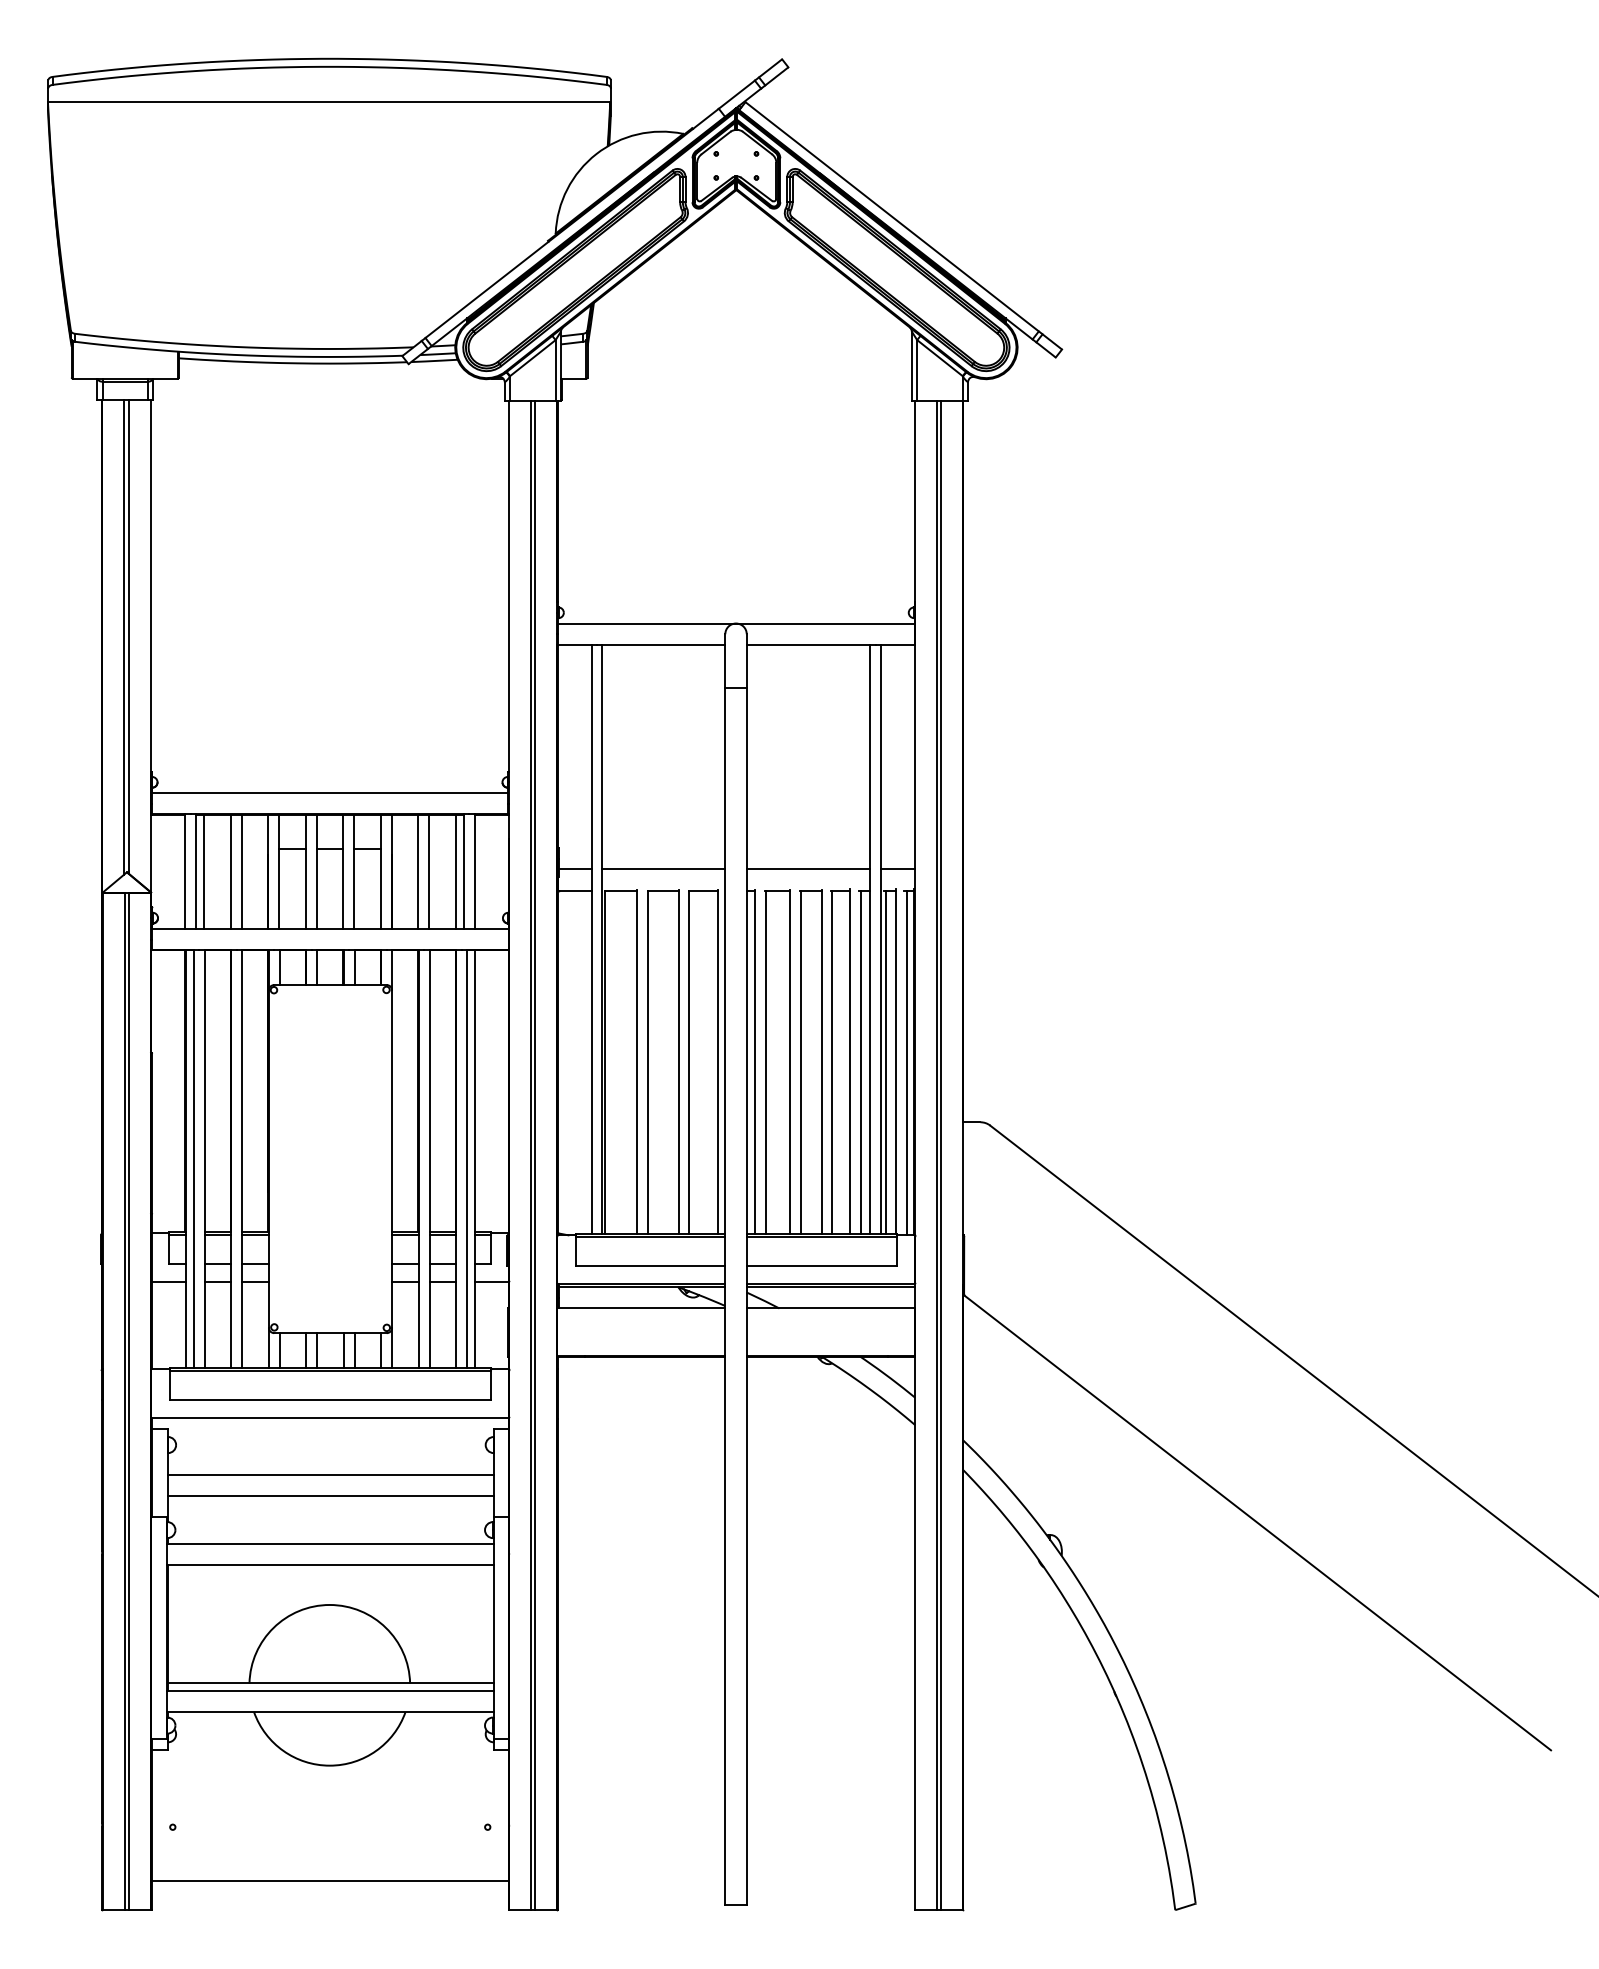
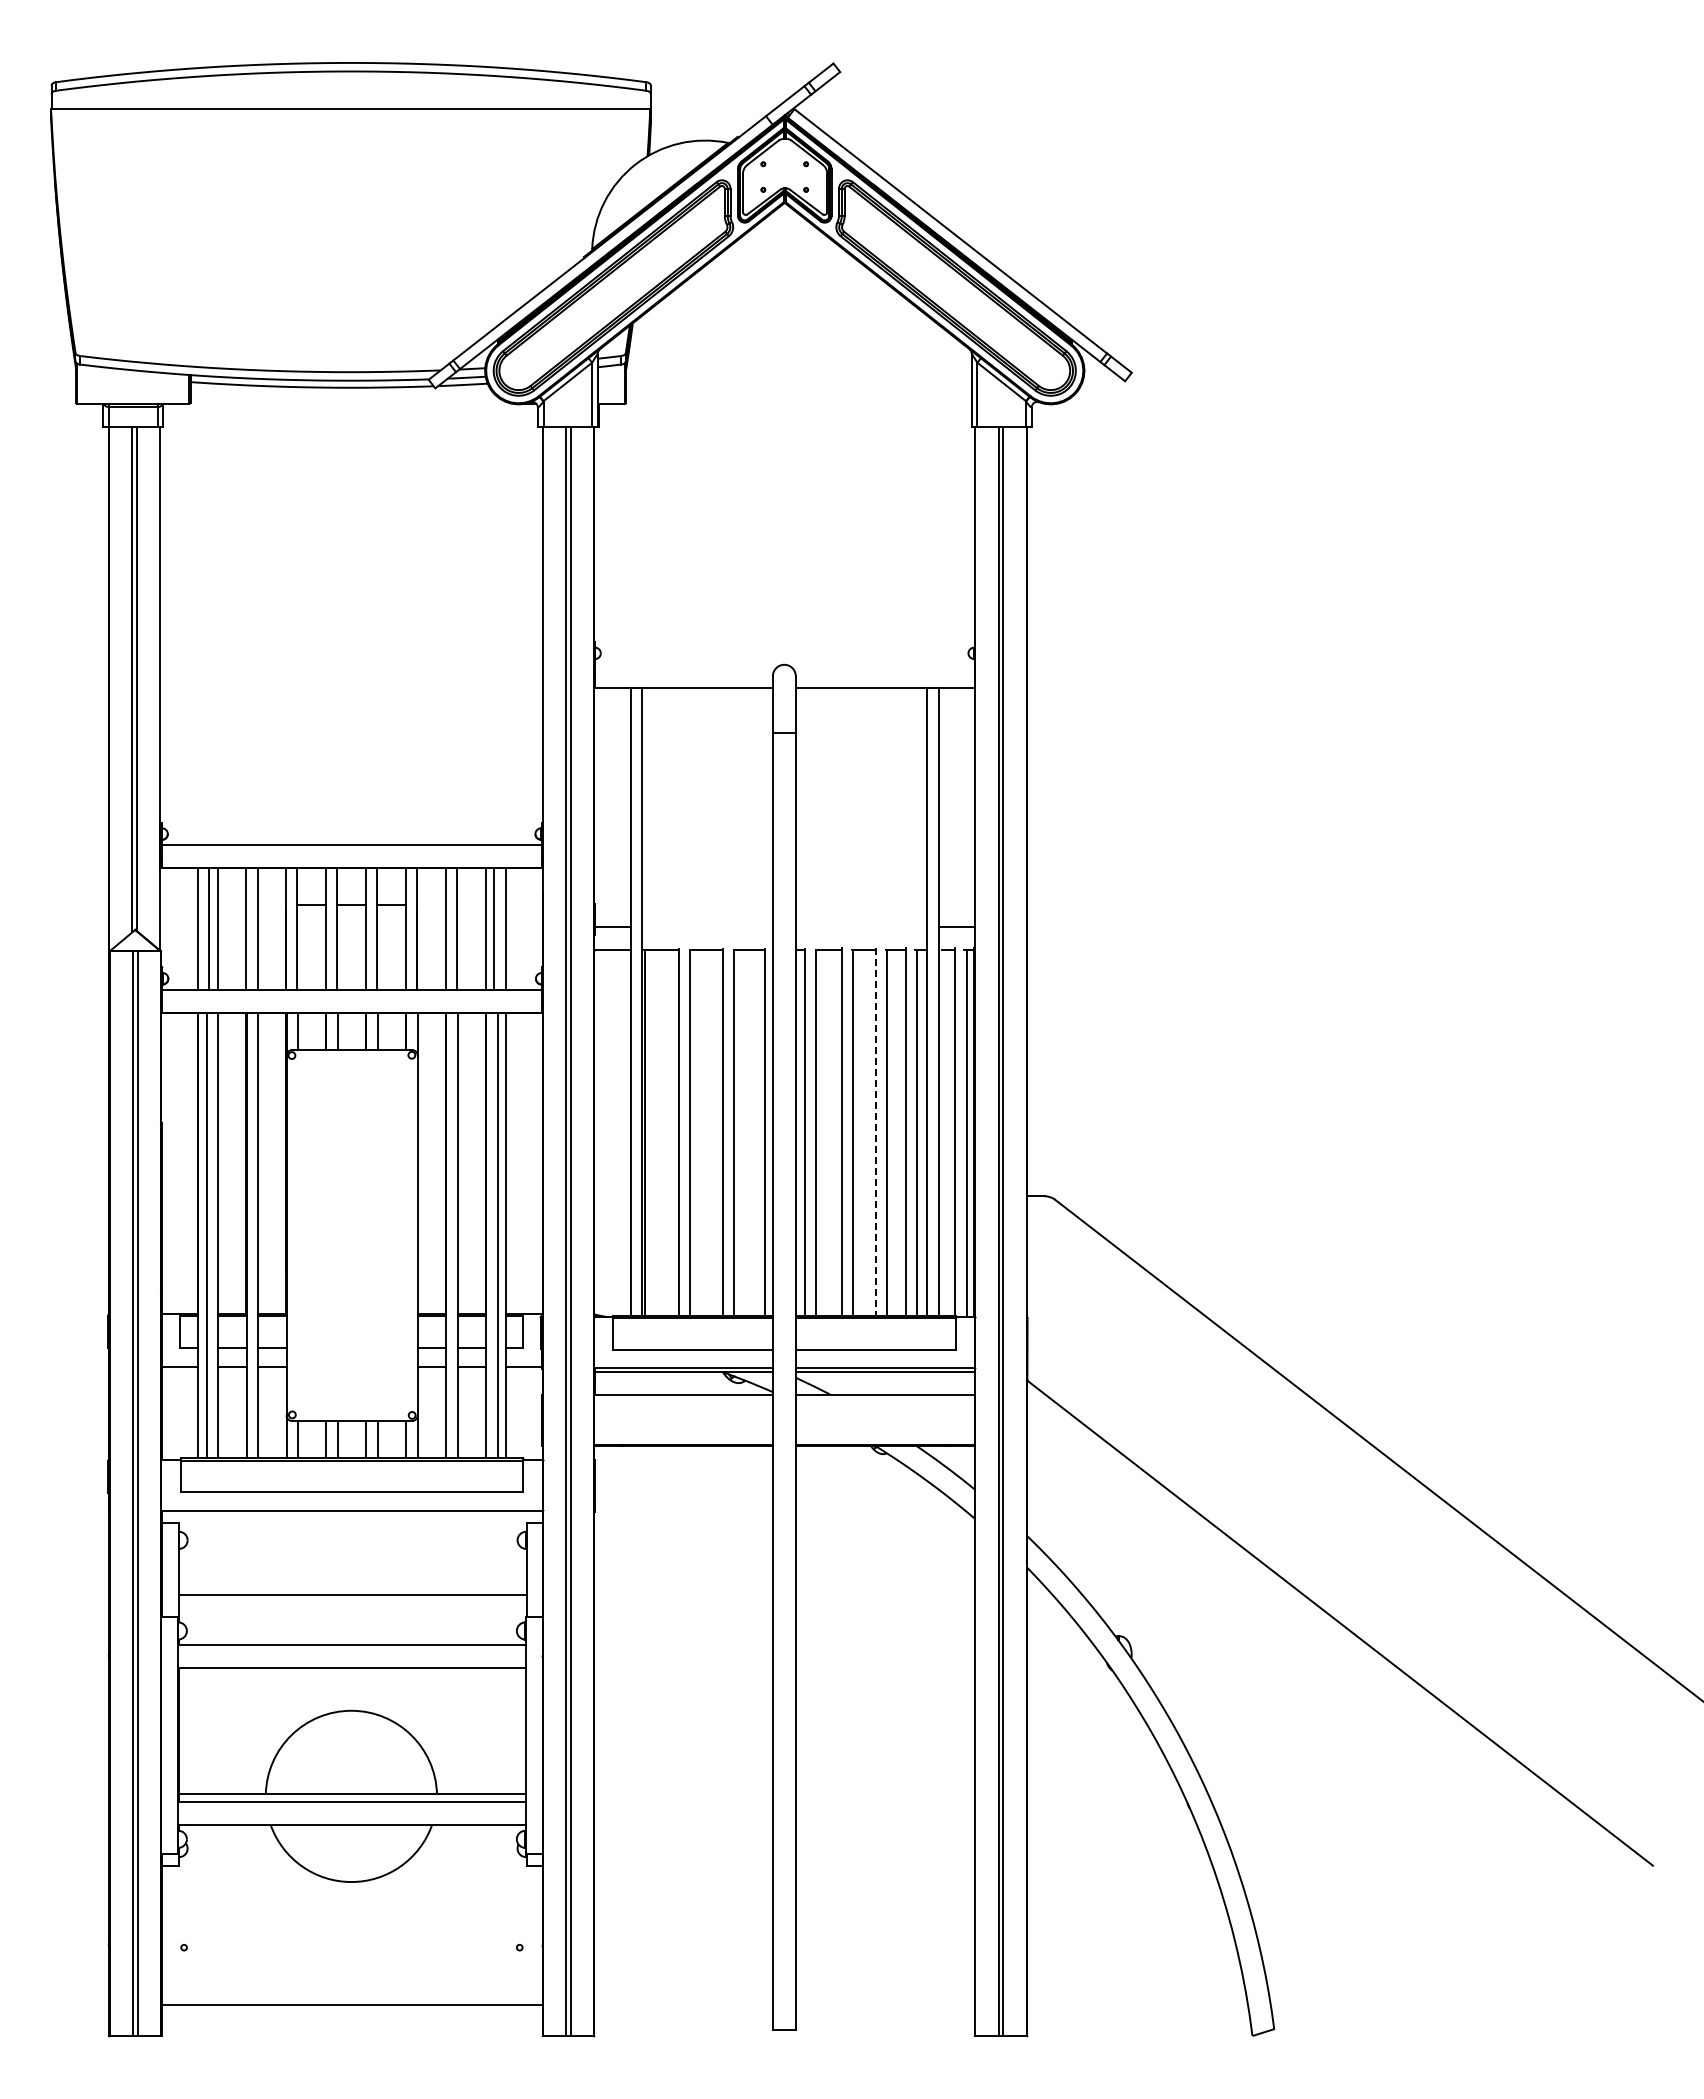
line: (736, 623) -> (784, 664), removed
line: (662, 869) -> (706, 926), removed
line: (808, 869) -> (861, 926), removed
line: (821, 1061) -> (875, 1131), solid -> dashed
line: (885, 1062) -> (943, 1132), removed
line: (330, 1474) -> (352, 1571), removed

